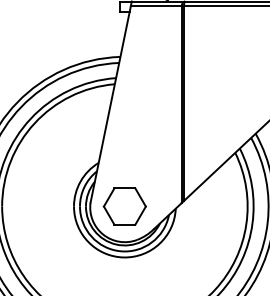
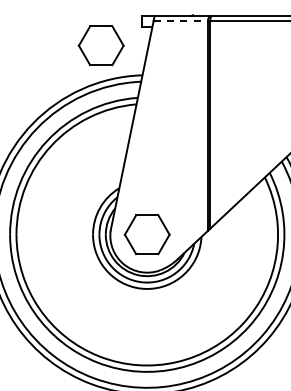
line: (157, 6) -> (181, 21), solid -> dashed
part: (81, 28) -> (100, 45), added

